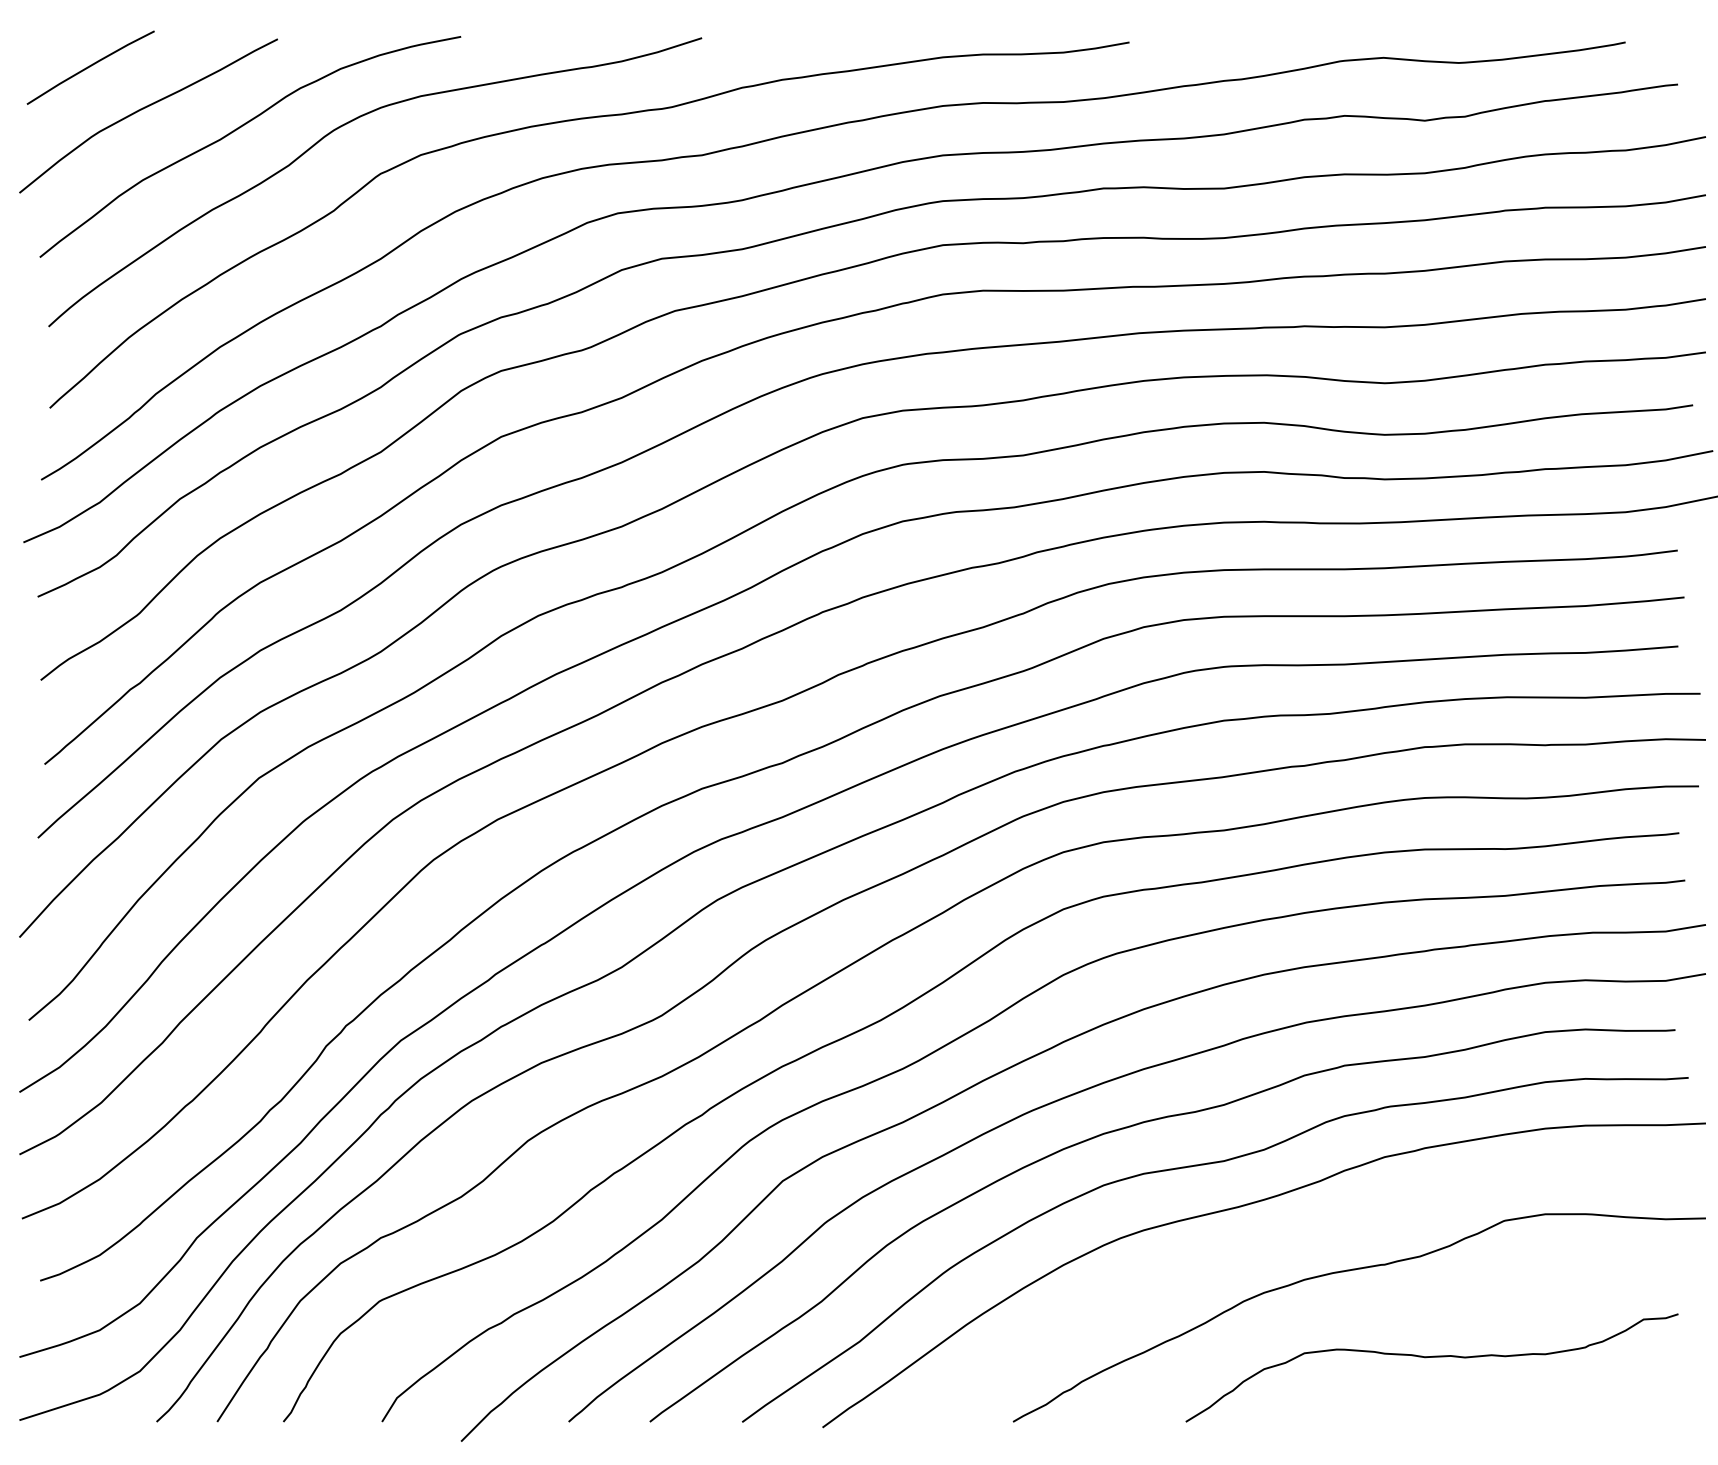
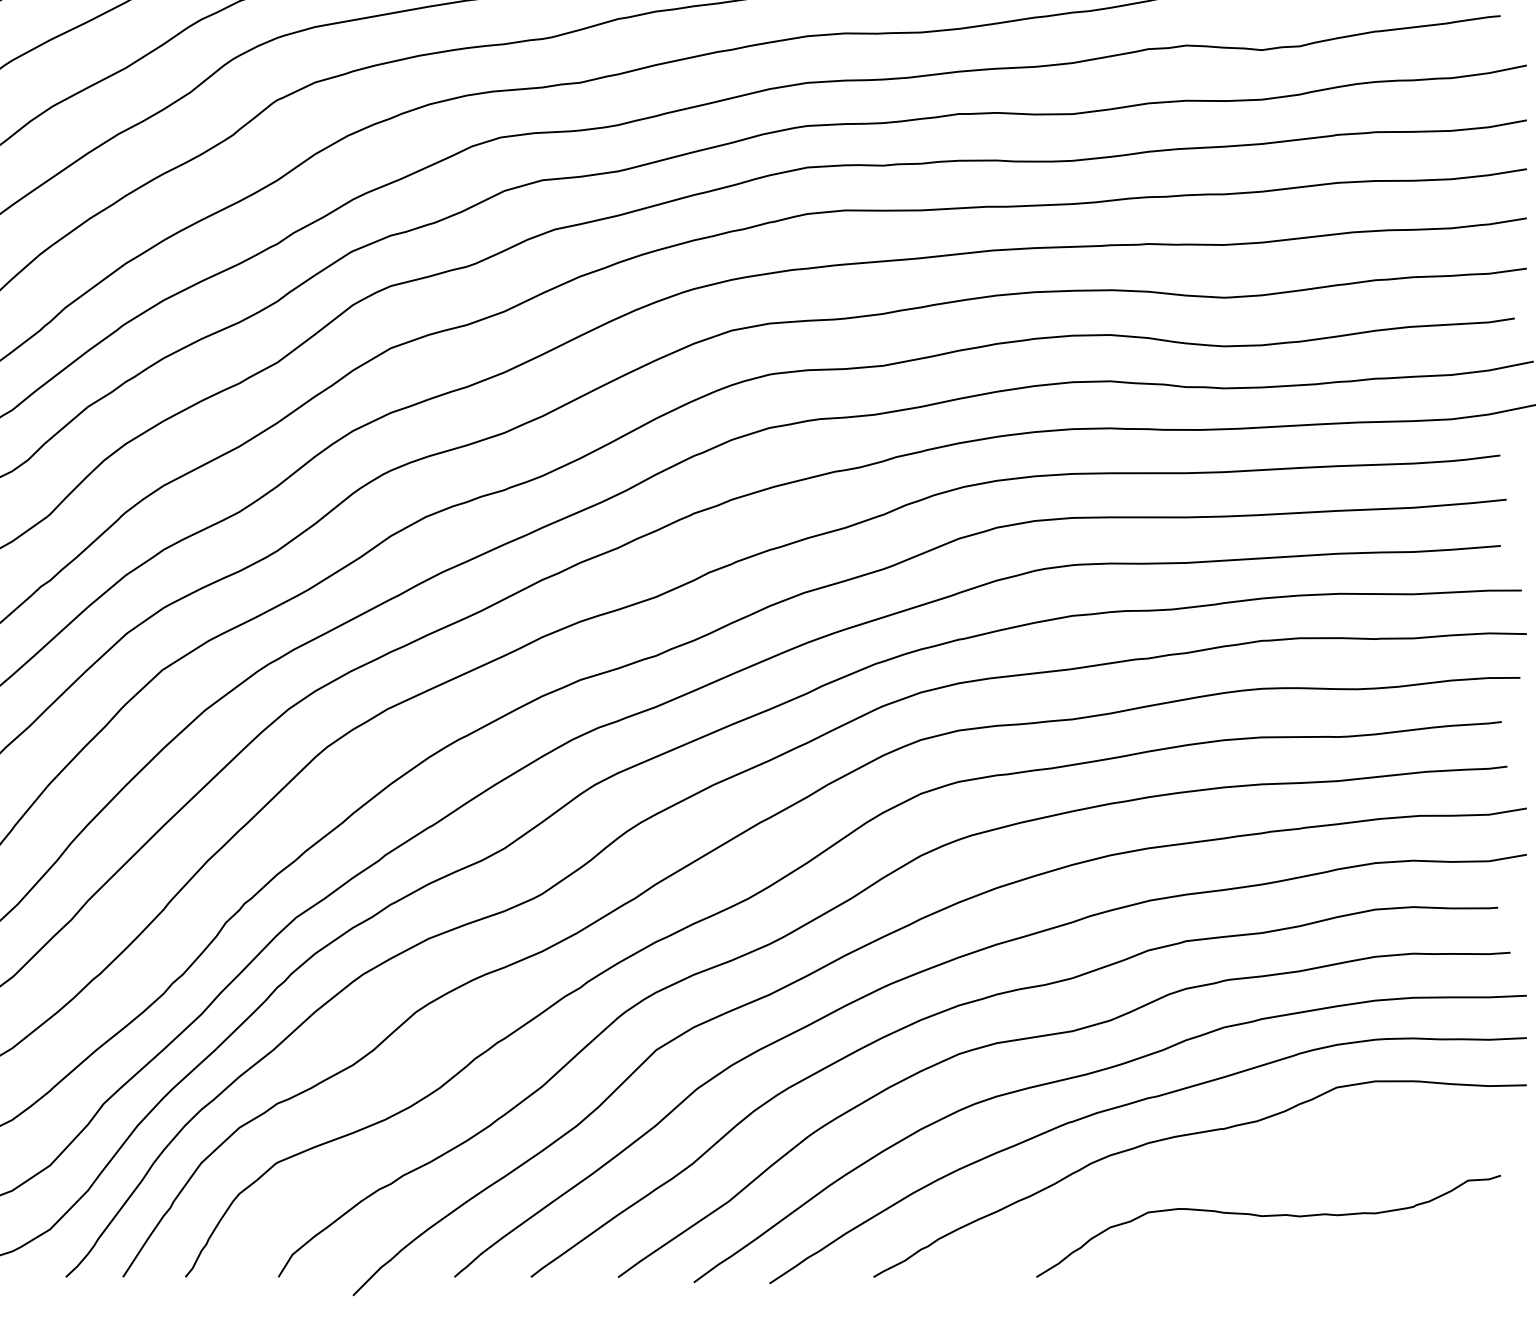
curve: (1284, 1239) -> (1129, 1105), added

